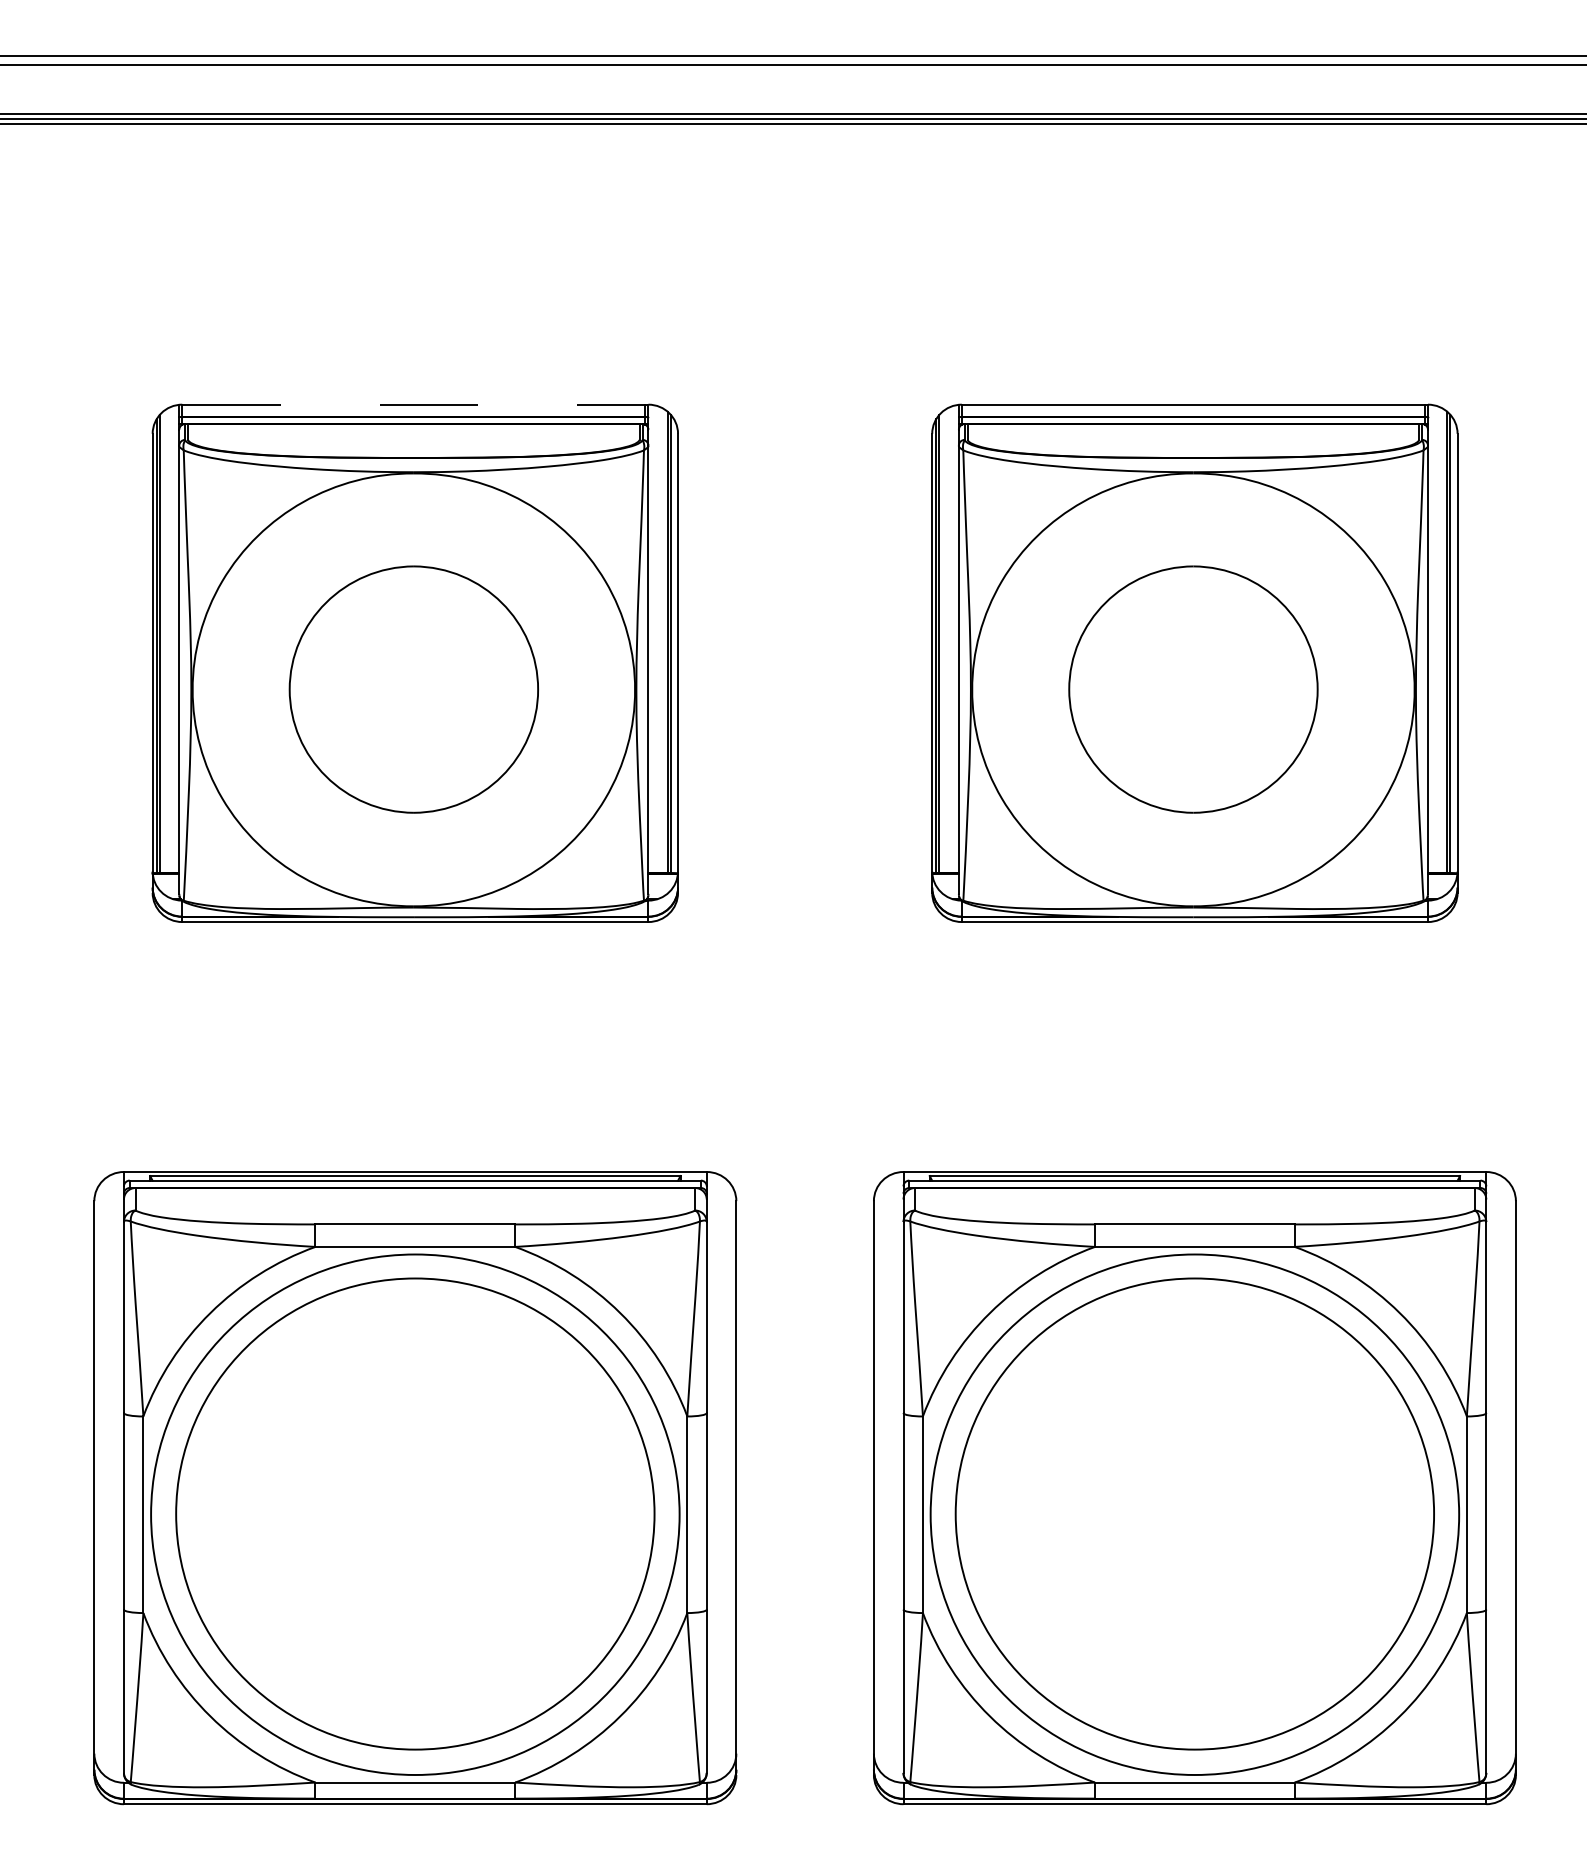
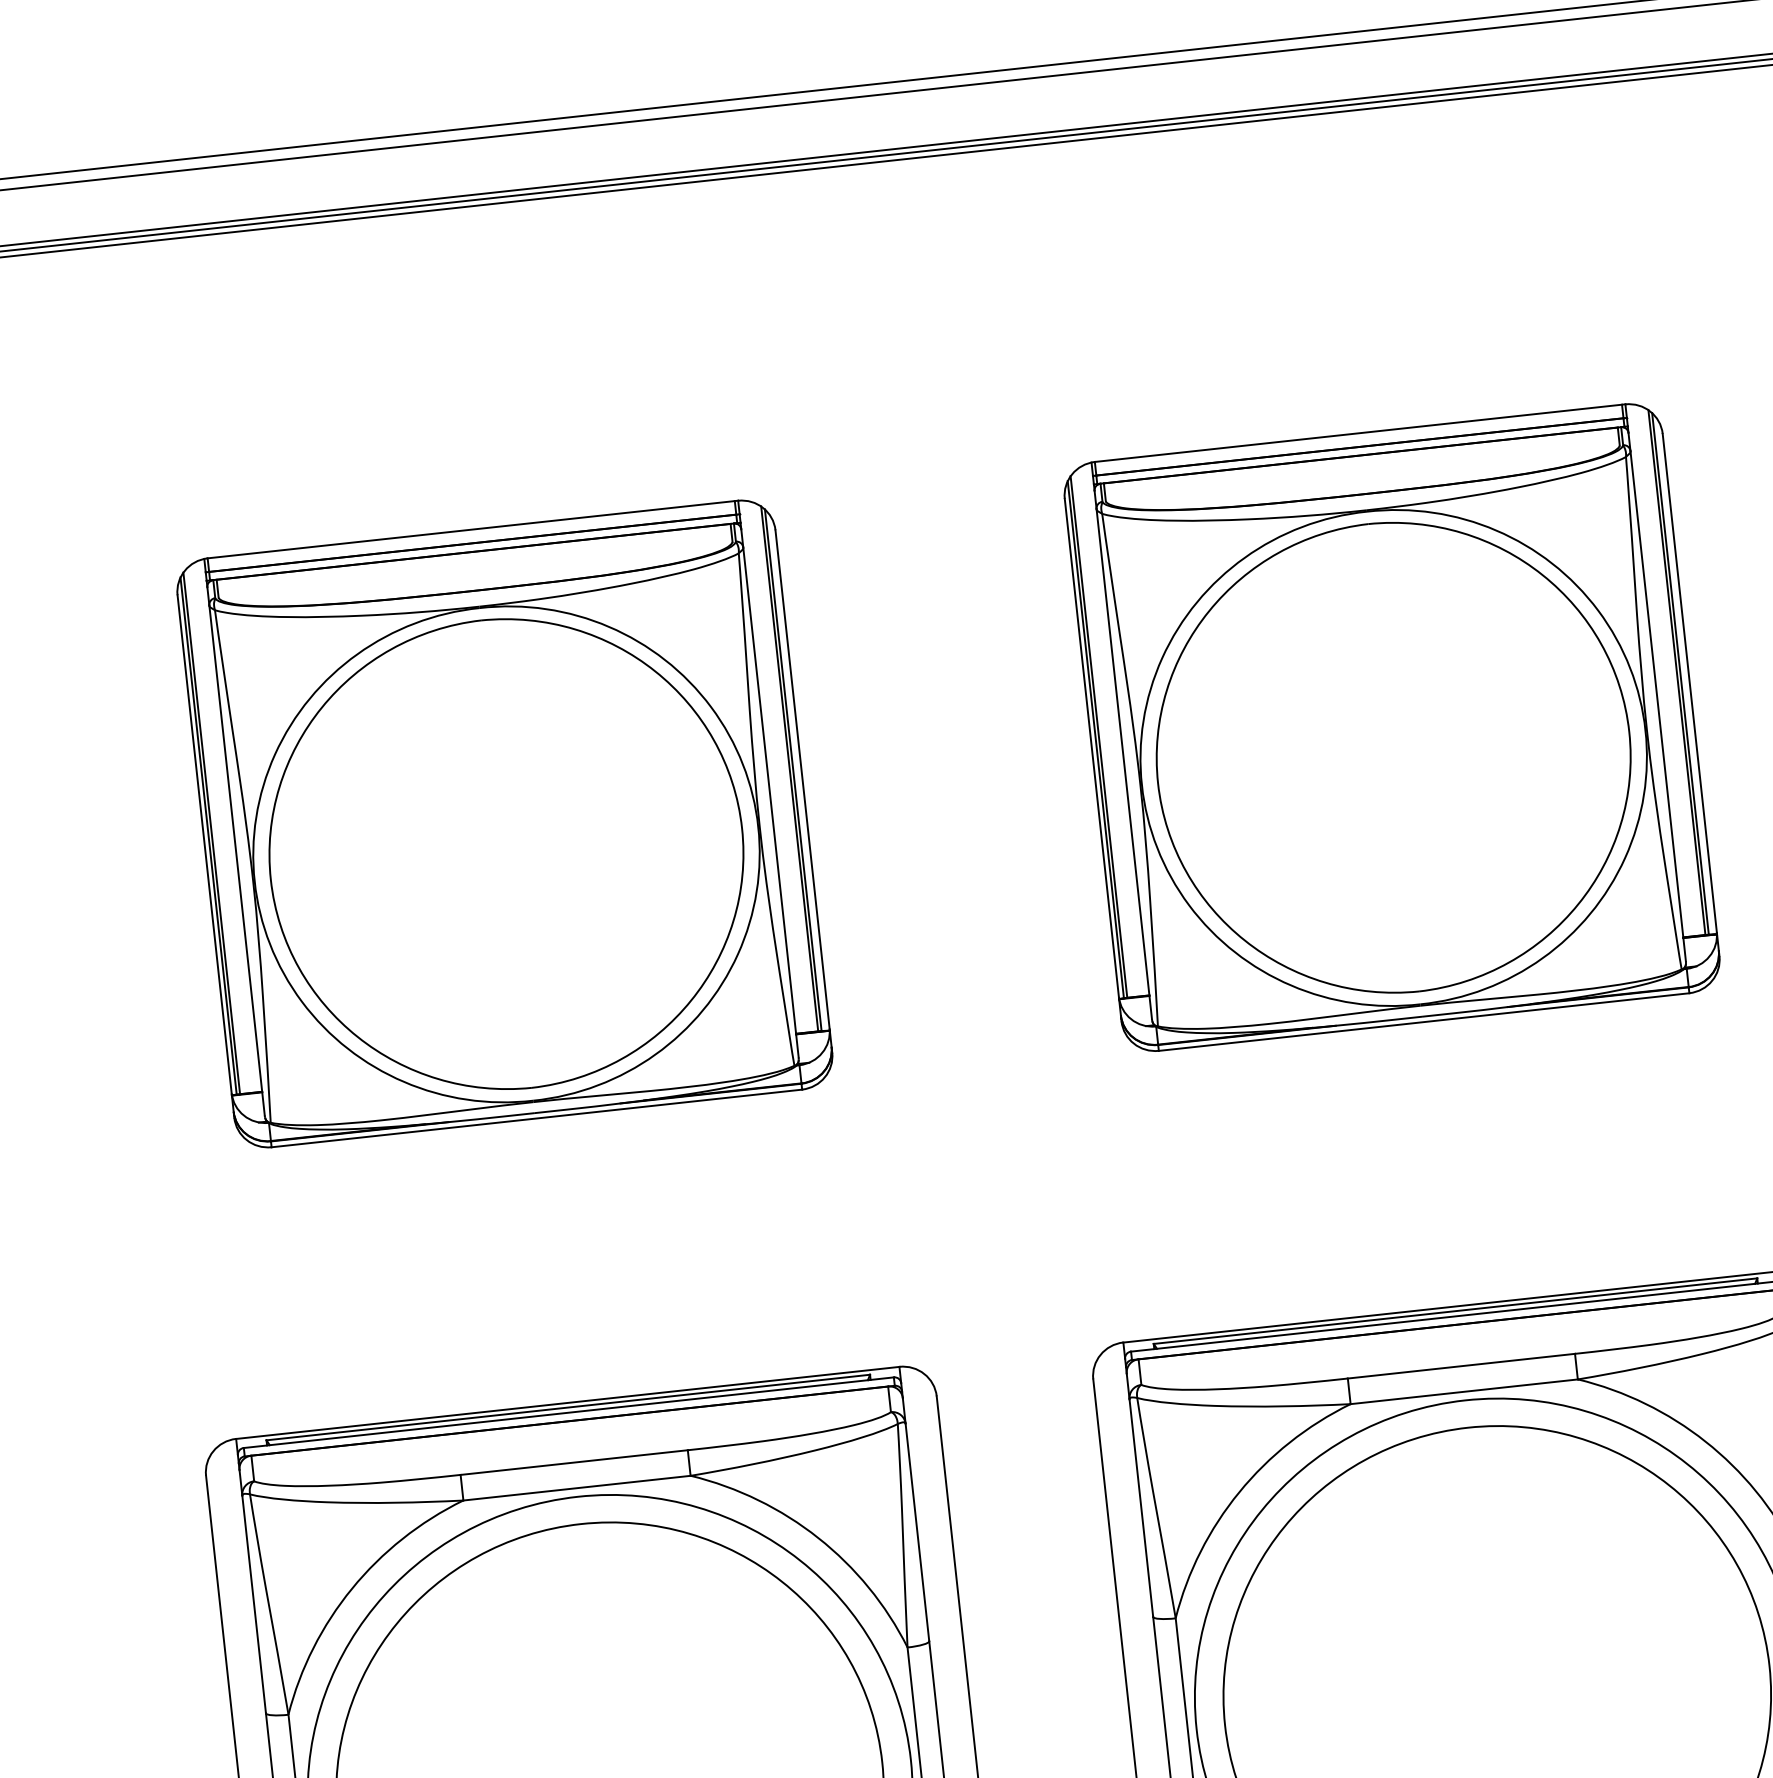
line: (415, 404) -> (473, 529), dashed -> solid
part: (413, 689) -> (506, 853), size x1.67
part: (1193, 689) -> (1393, 757), size x1.67

